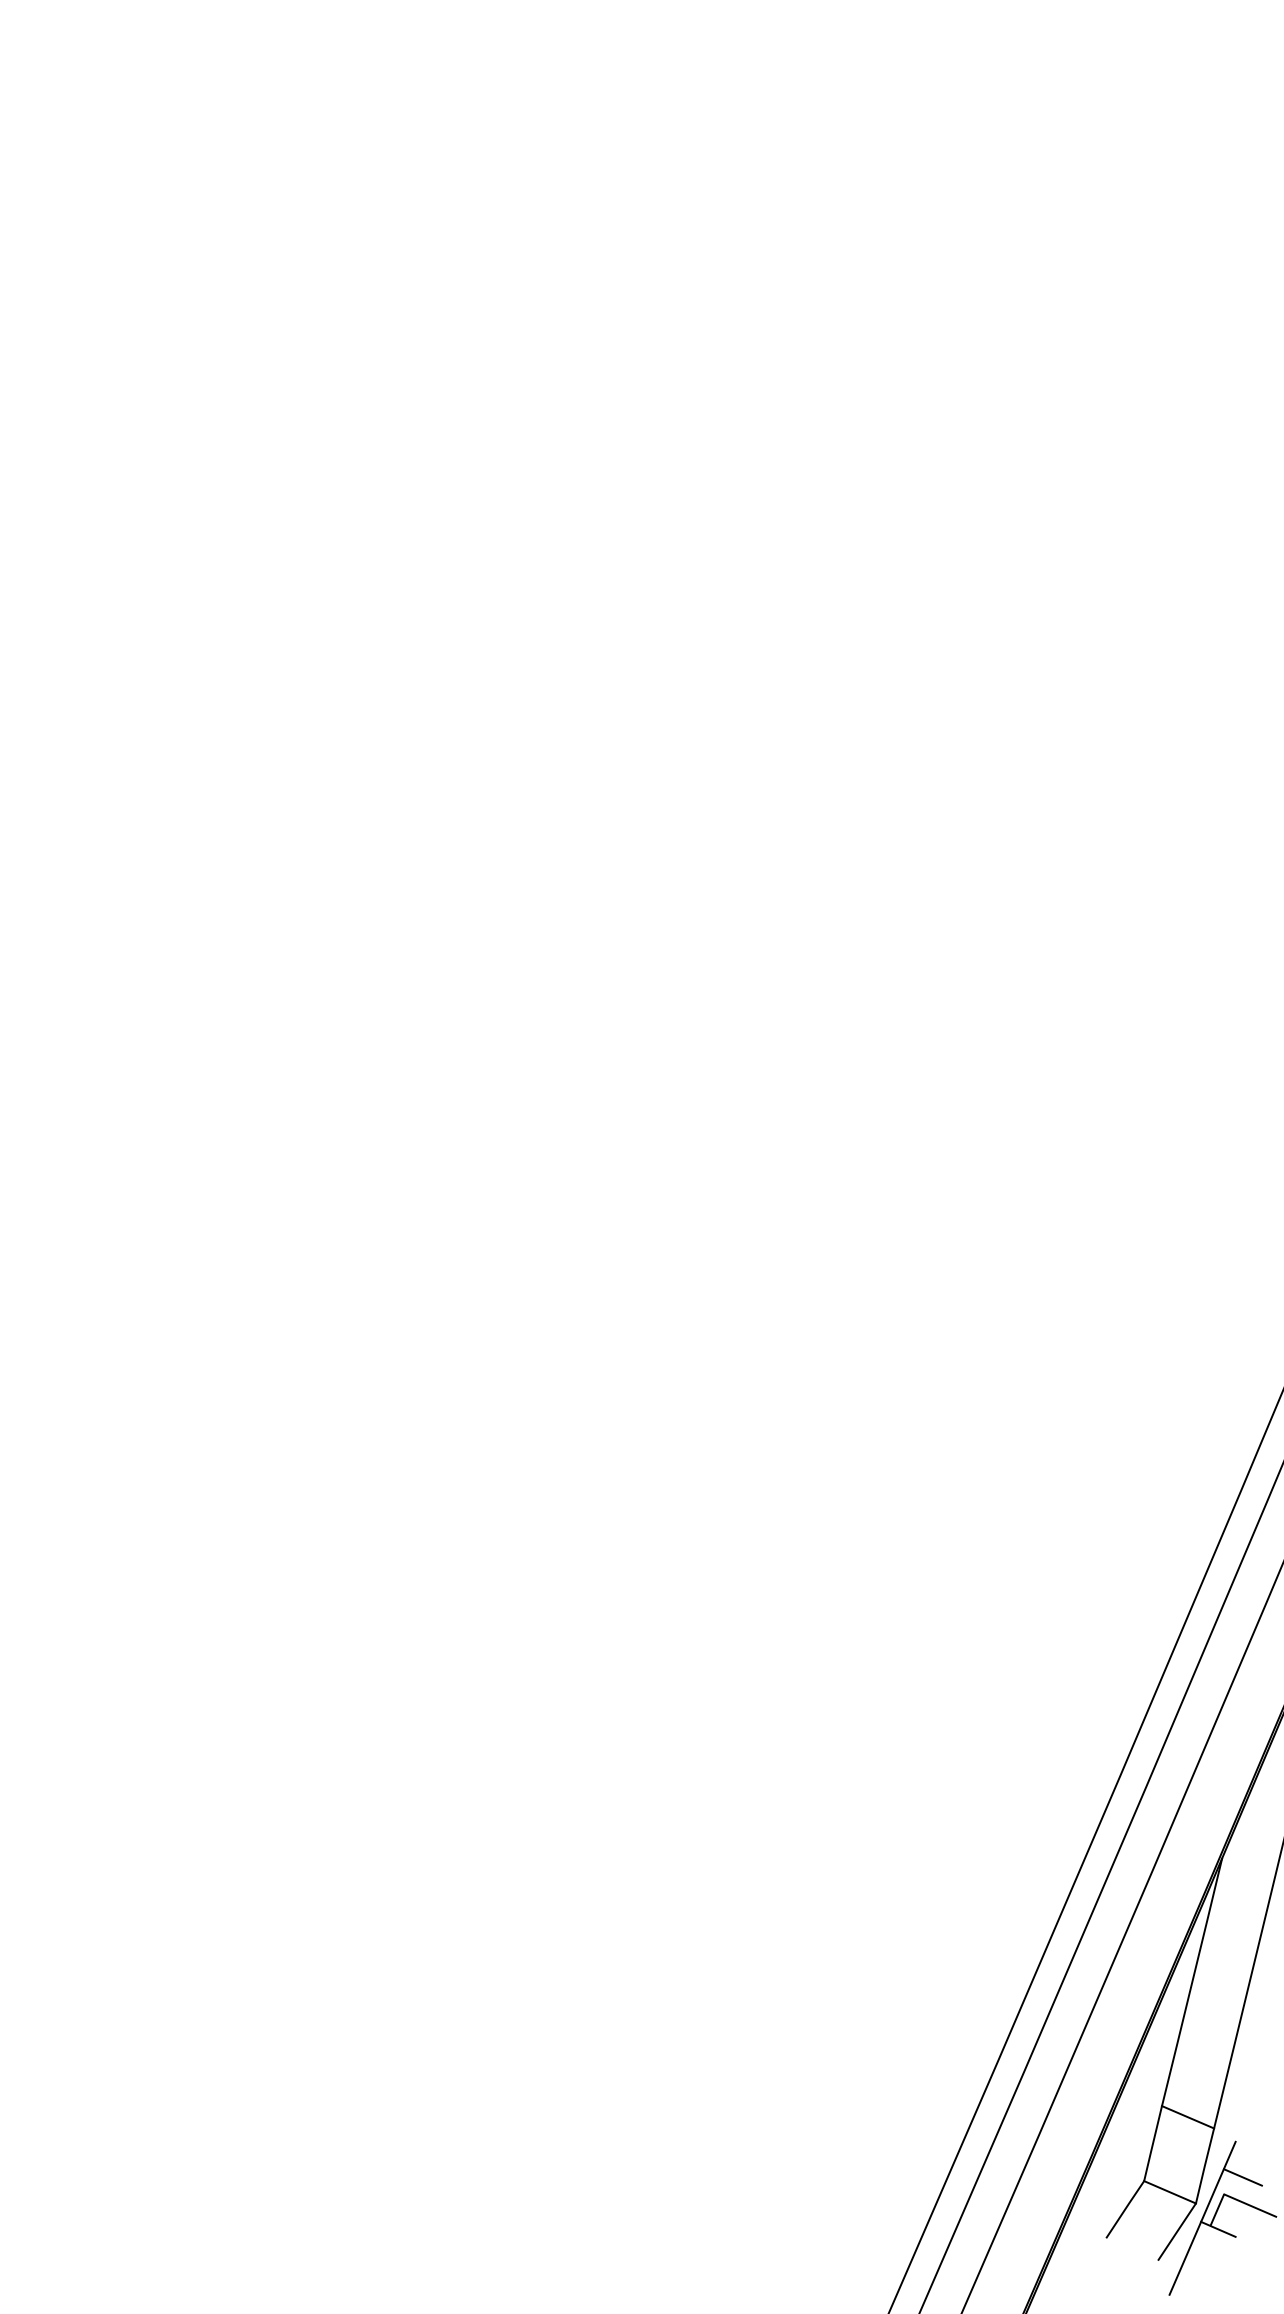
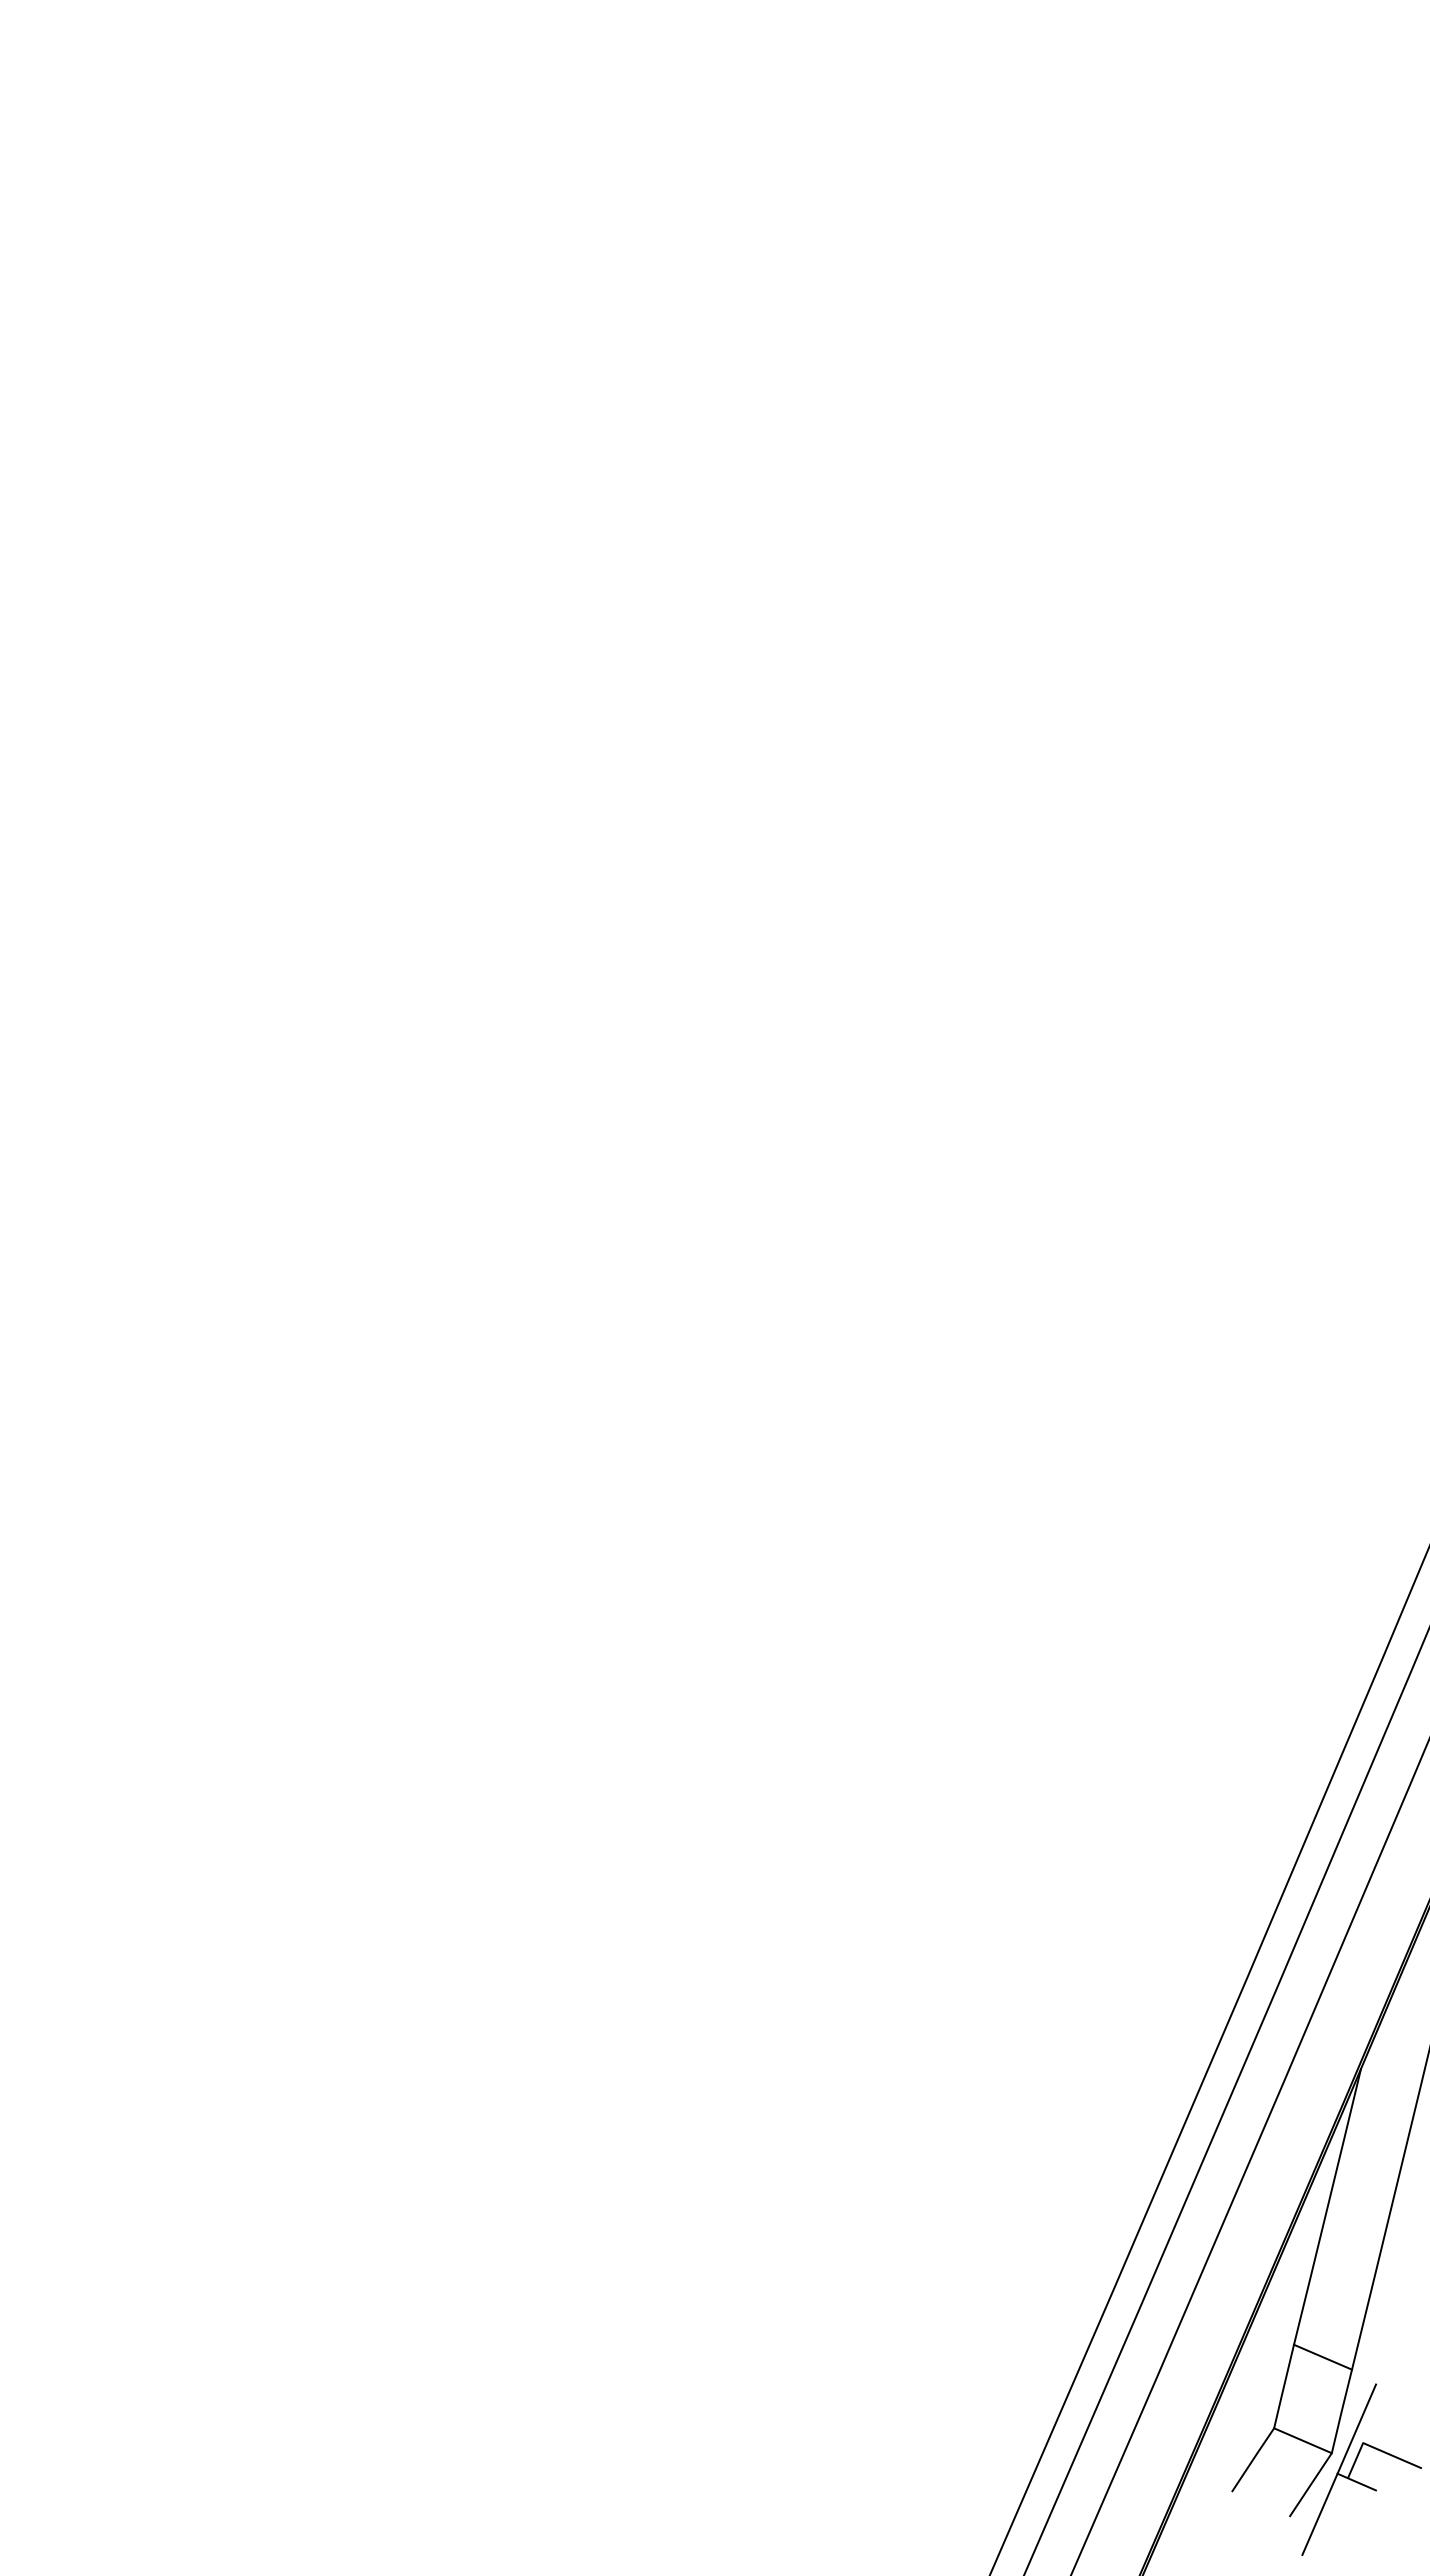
line: (1243, 2177) -> (1384, 2424), removed

